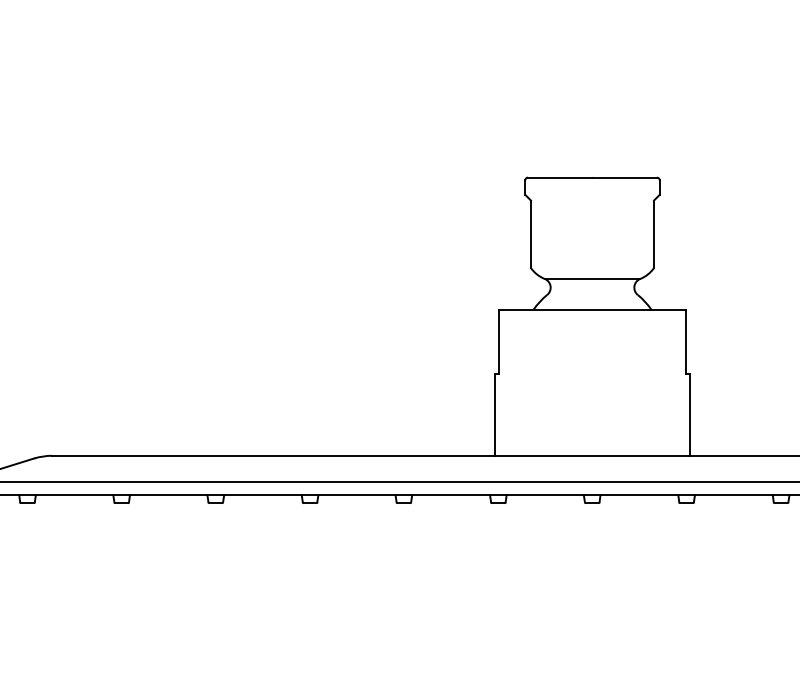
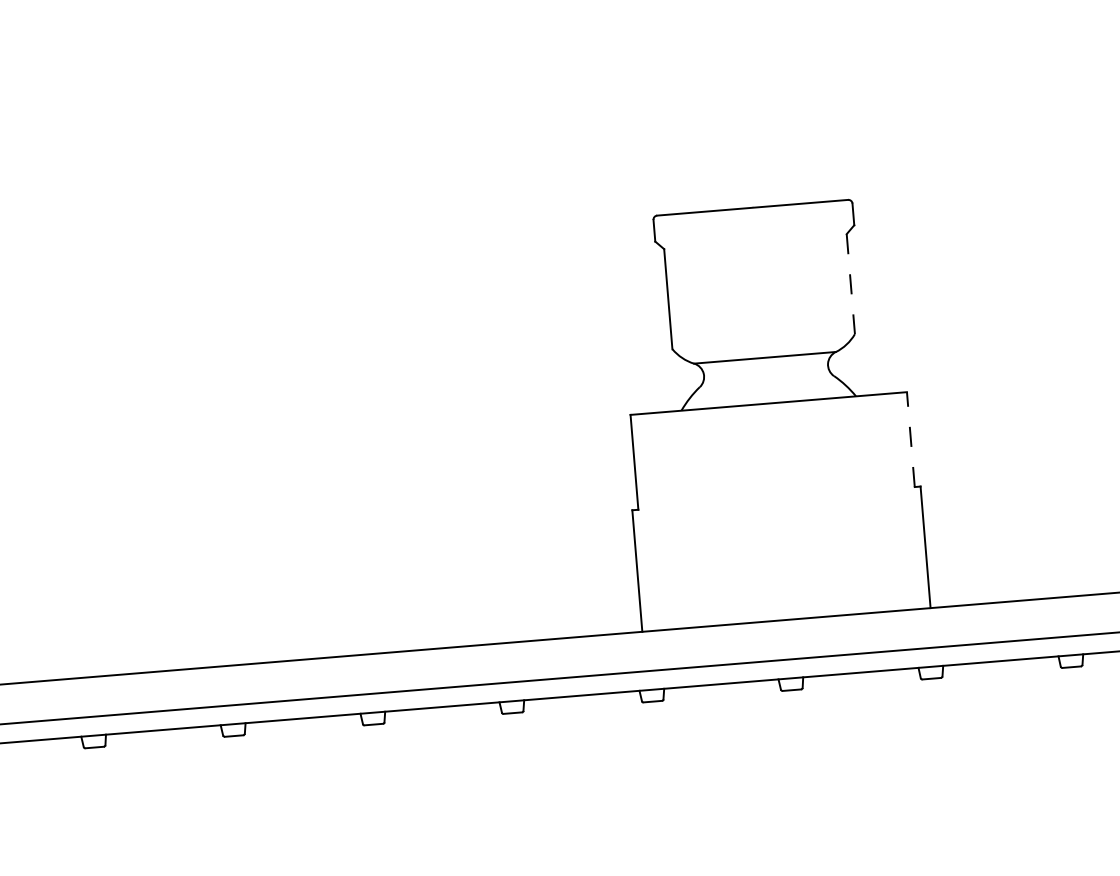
line: (654, 234) -> (851, 284), solid -> dashed
line: (685, 341) -> (910, 439), solid -> dashed

